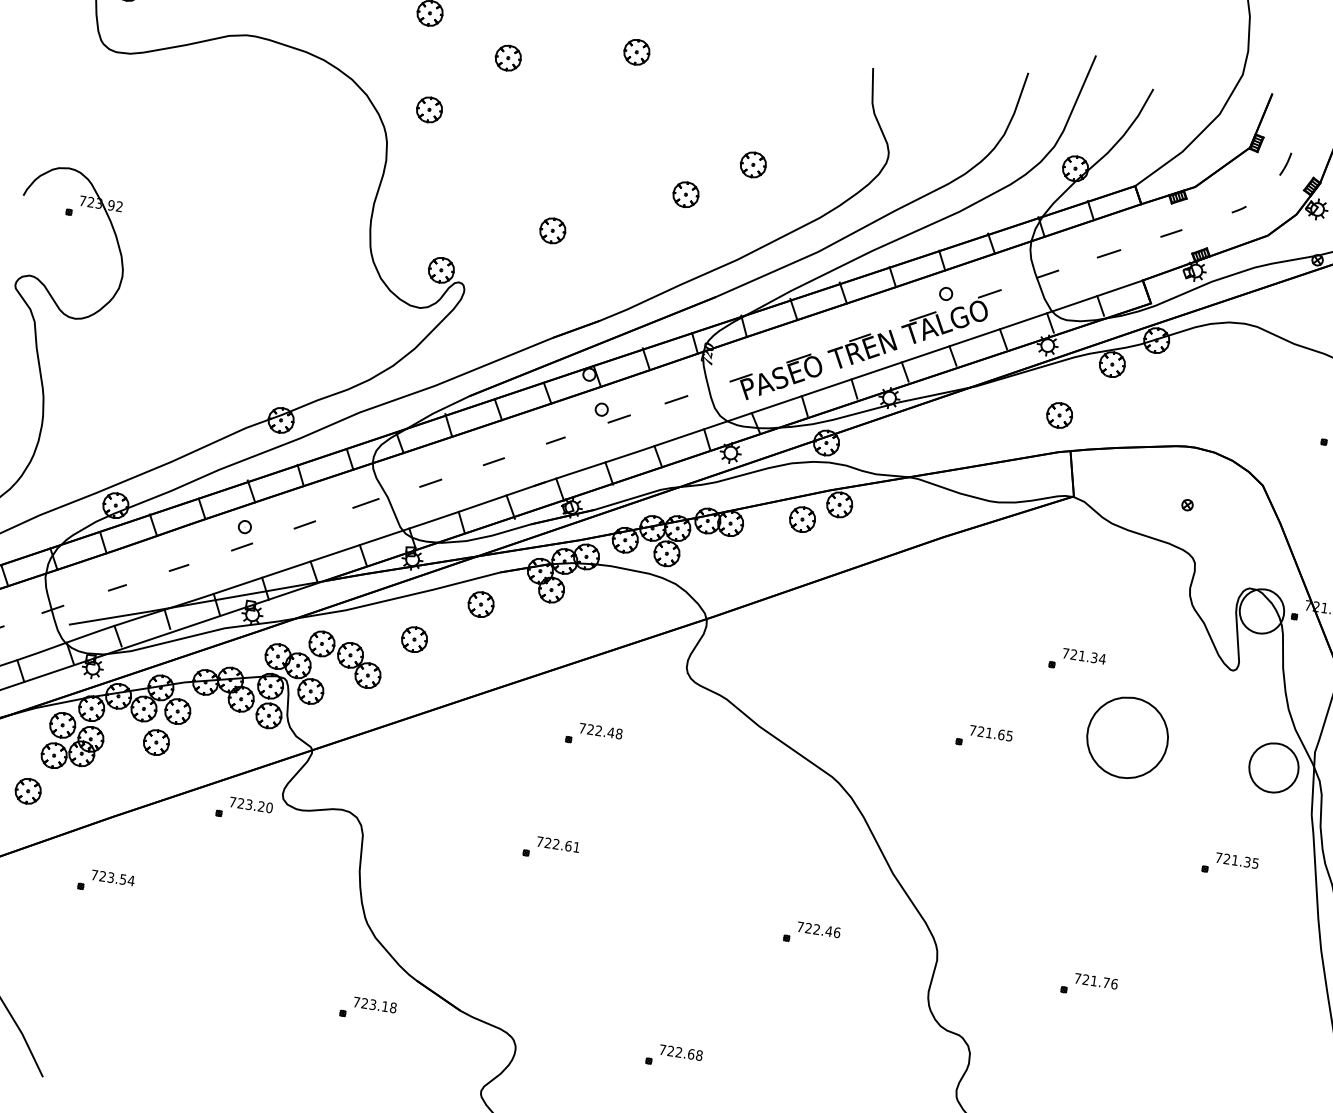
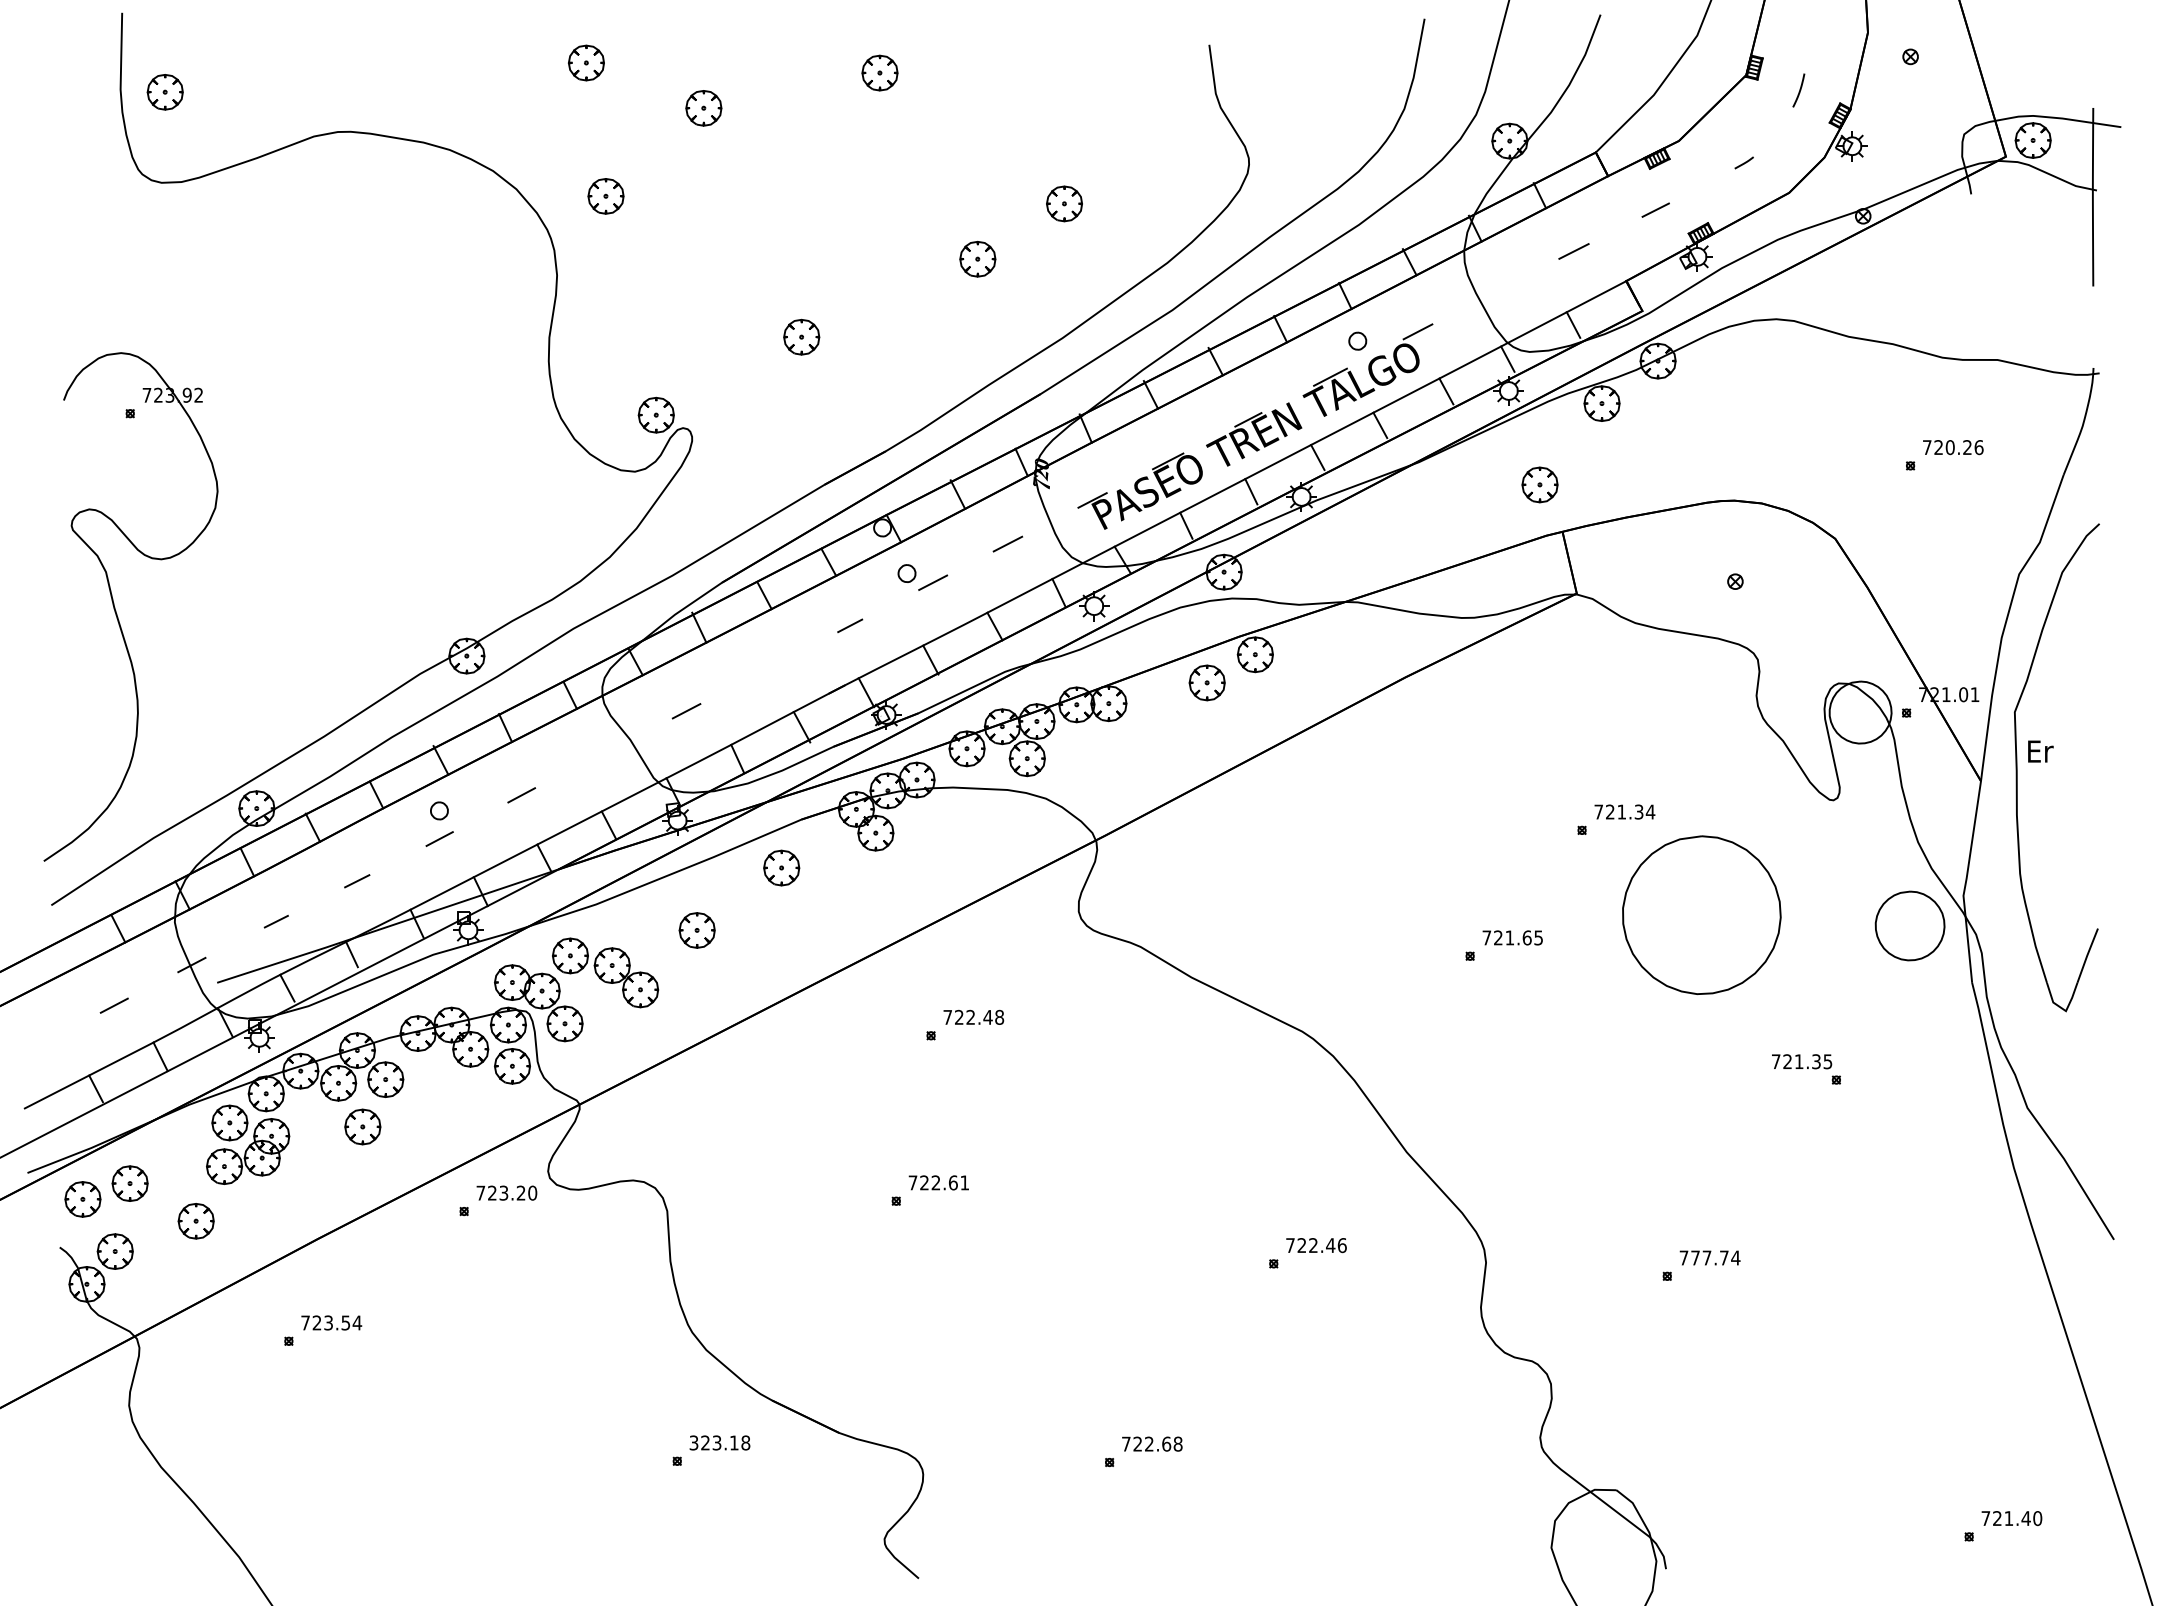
line: (1047, 274) -> (1493, 292), removed
line: (494, 461) -> (769, 667), removed
line: (366, 503) -> (601, 752), removed
part: (1127, 737) -> (1701, 915), size x1.4
text: (1237, 860) -> (1802, 1061), moved
text: (1100, 981) -> (1715, 1257), 721.76 -> 777.74
text: (356, 1001) -> (693, 1442), 723.18 -> 323.18

